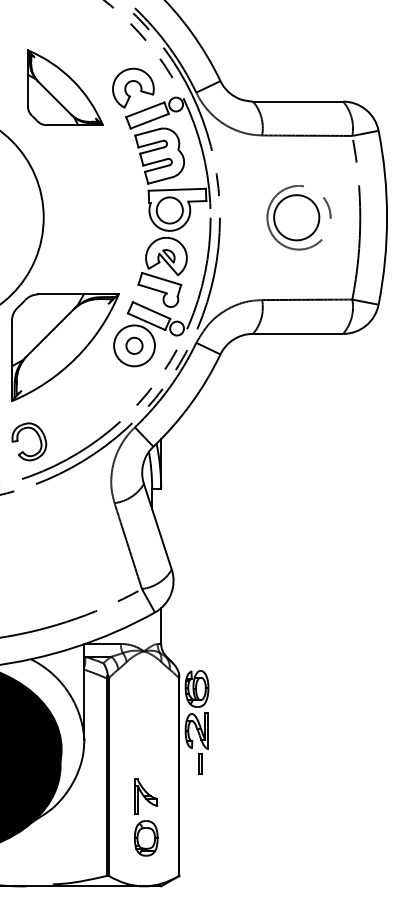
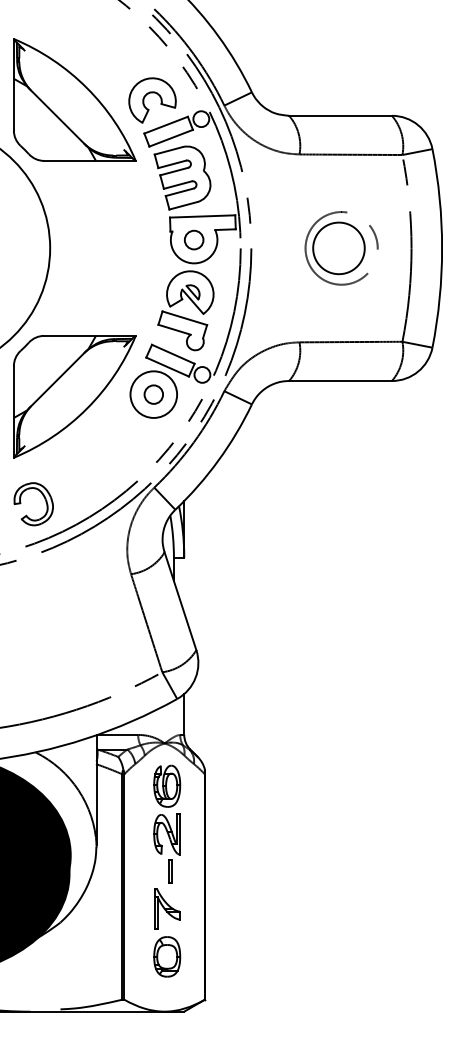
part: (65, 87) -> (74, 99), size x1.43
circle: (169, 209) -> (193, 239), size x0.62
part: (197, 721) -> (167, 823), moved

